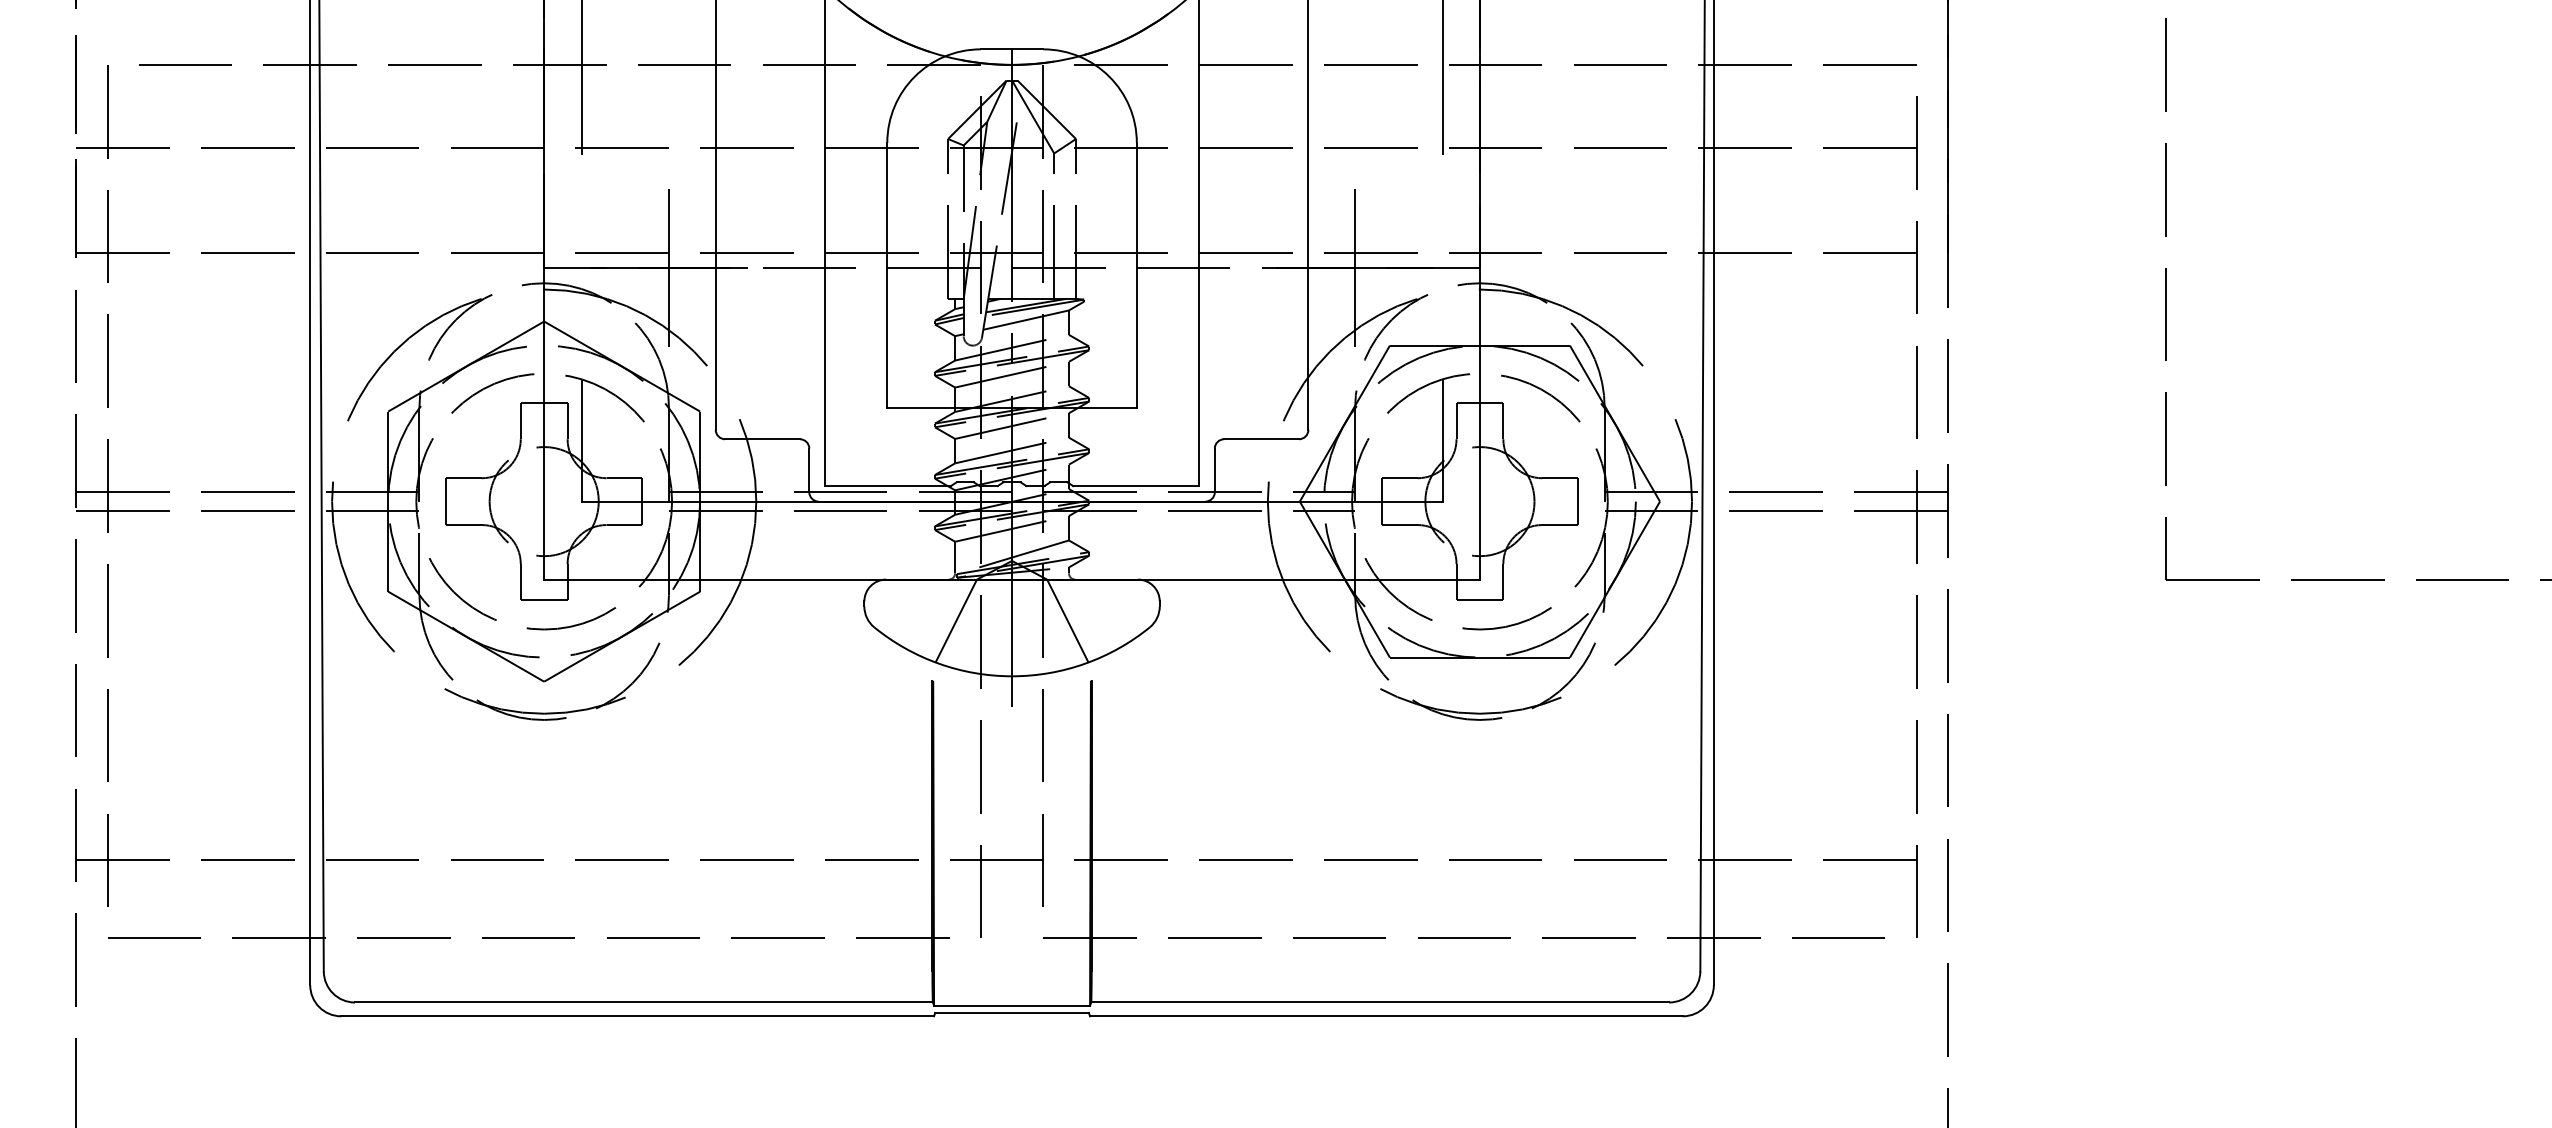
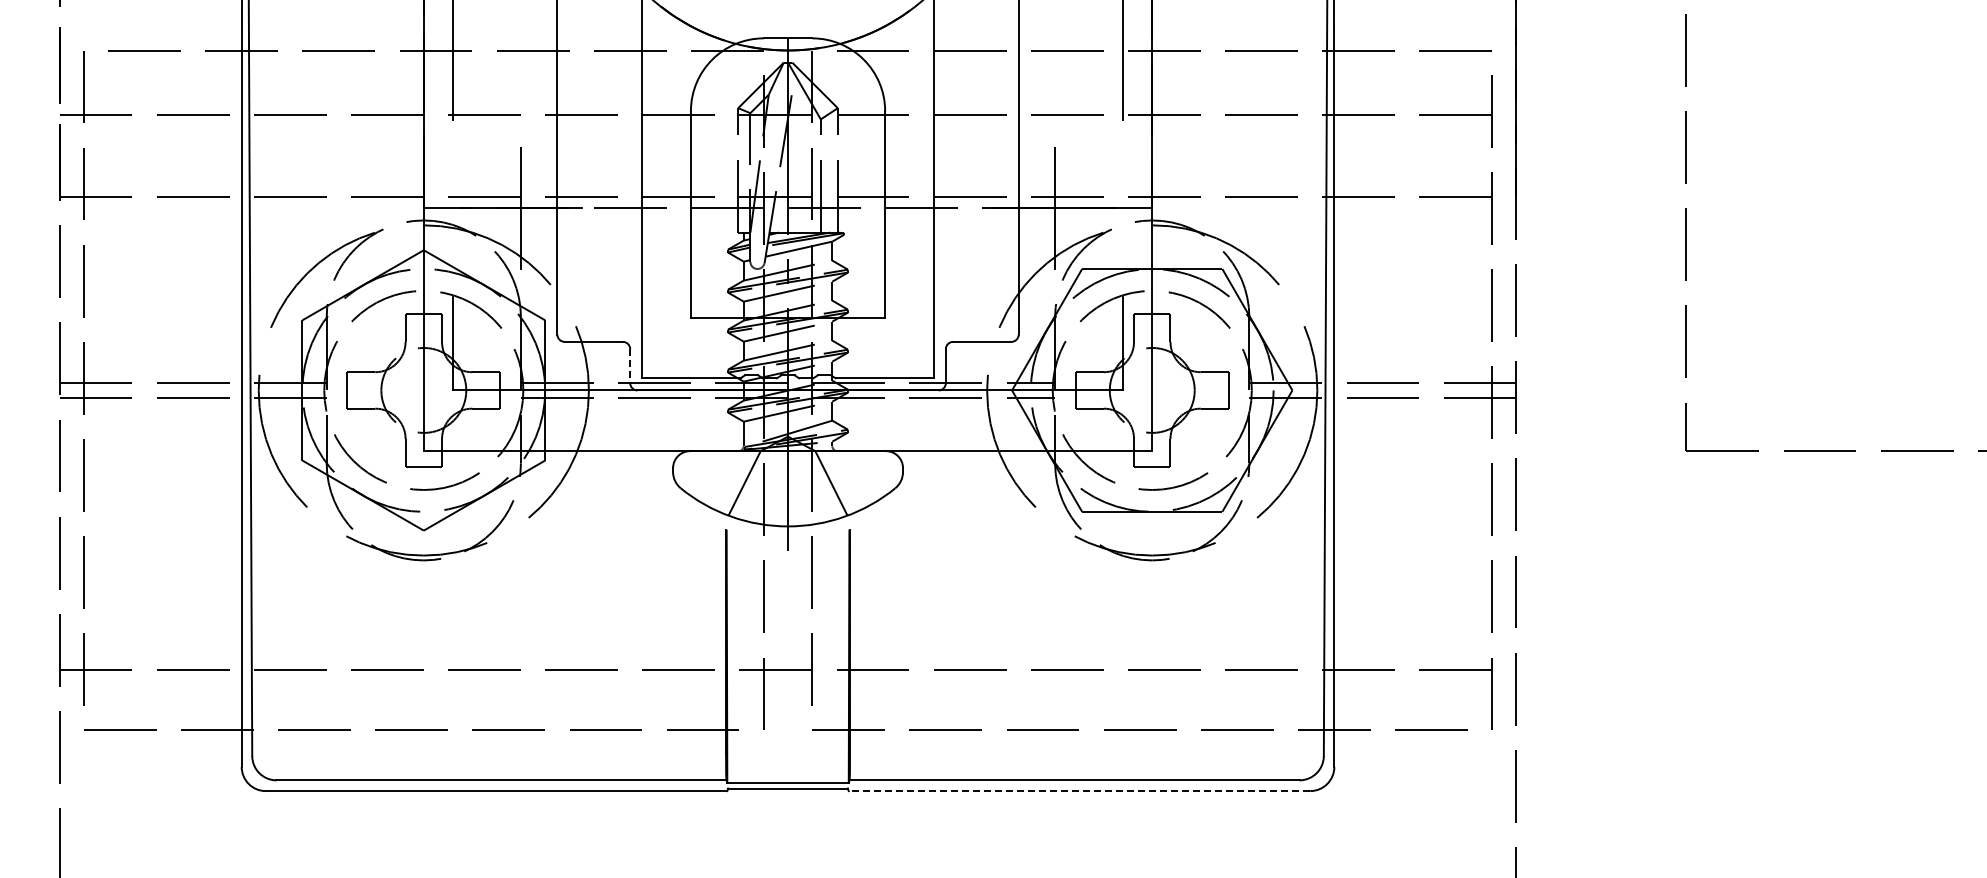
line: (809, 470) -> (630, 366), solid -> dashed
line: (1386, 1016) -> (1079, 791), solid -> dashed

